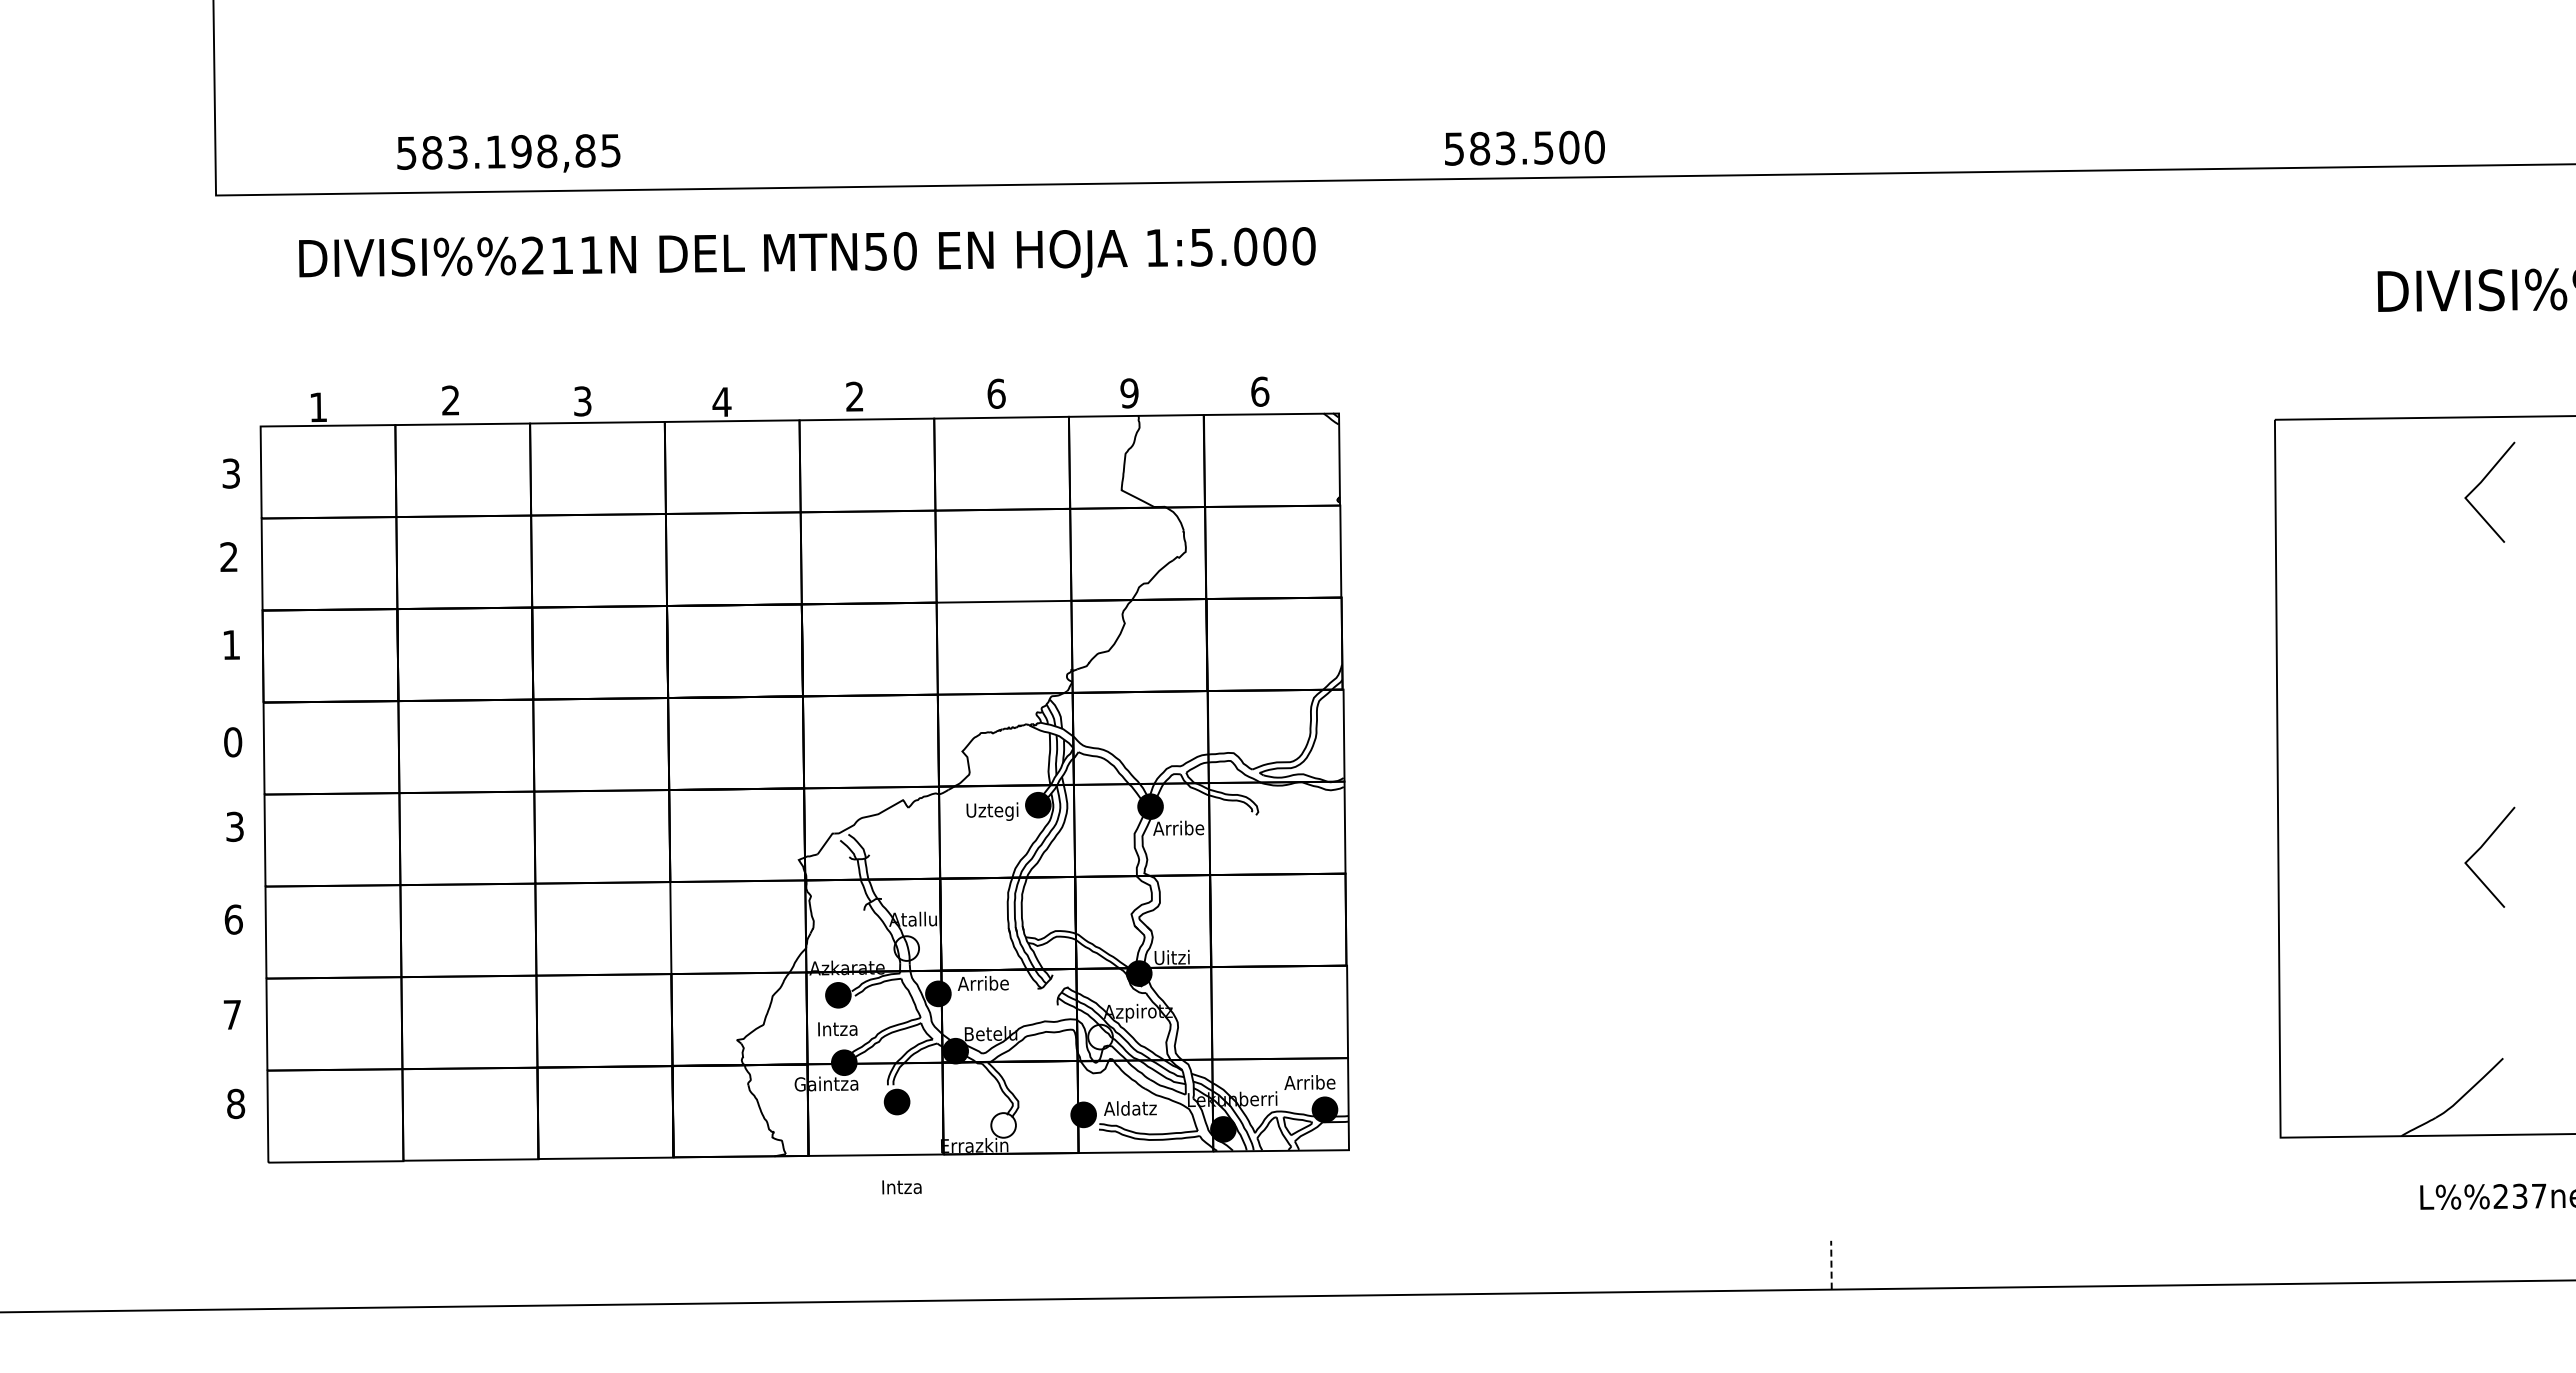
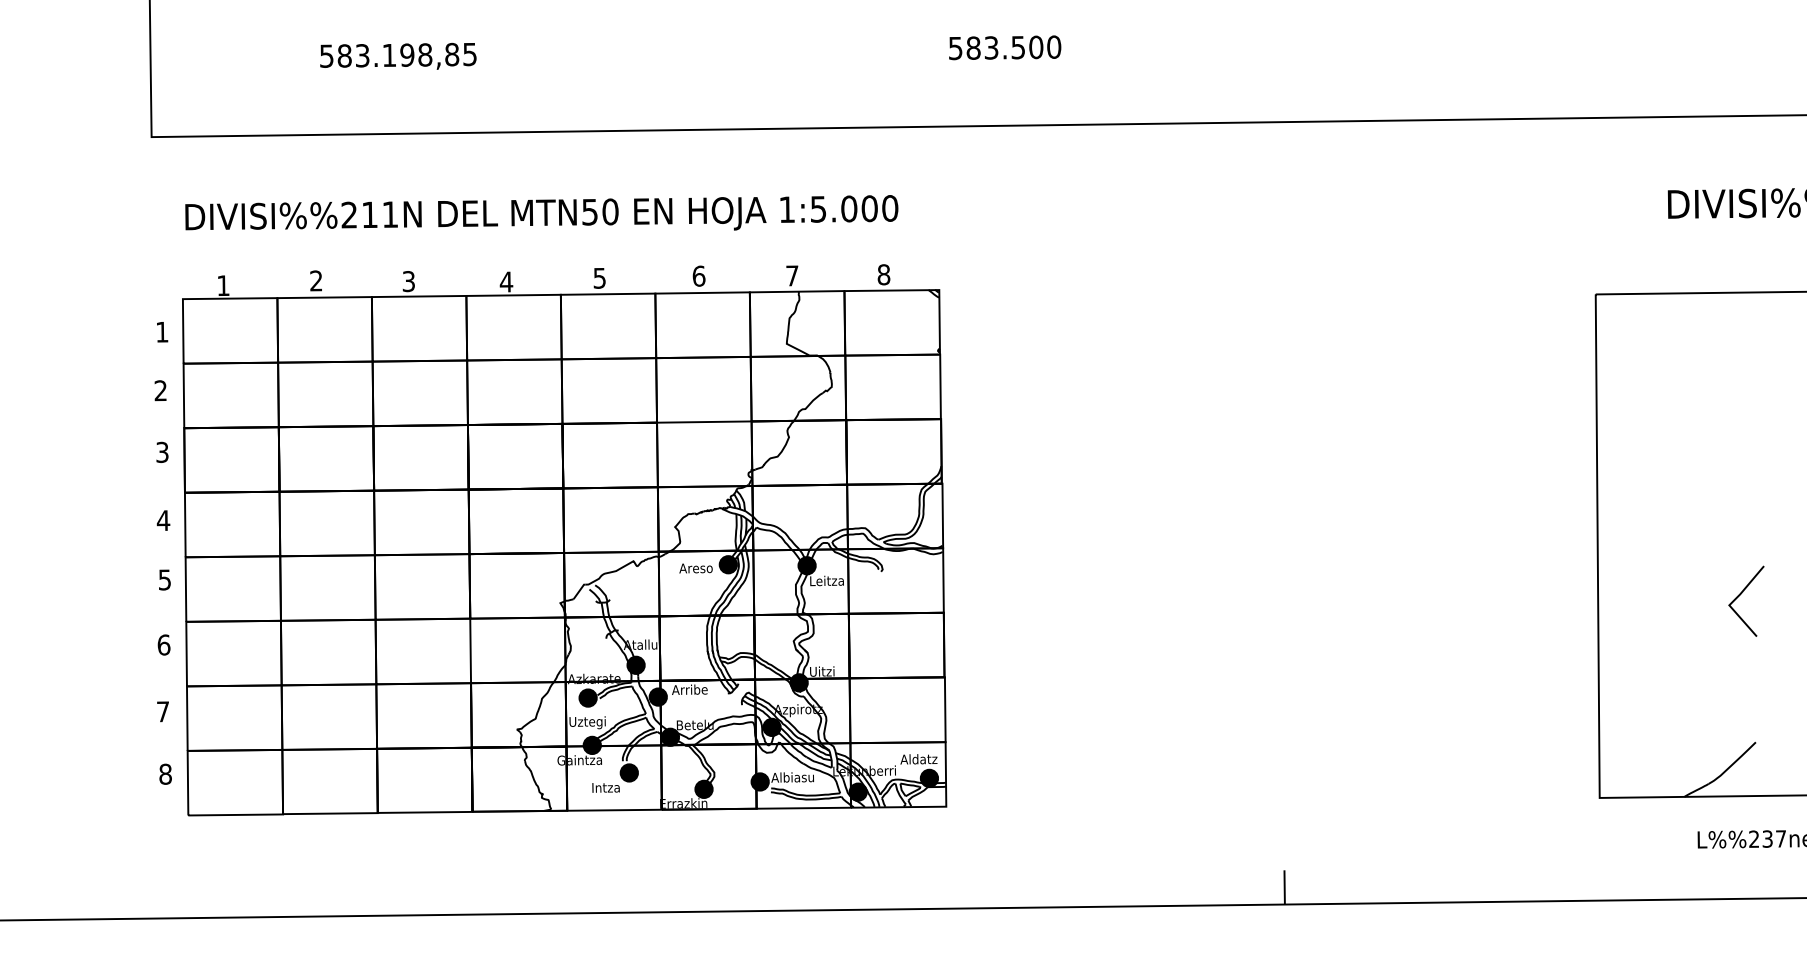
text: (1524, 147) -> (1004, 47), moved
text: (508, 153) -> (398, 56), moved
text: (807, 252) -> (541, 212), moved
text: (1260, 391) -> (884, 274), 6 -> 8
text: (1129, 393) -> (792, 275), 9 -> 7
text: (854, 396) -> (599, 278), 2 -> 5
text: (230, 473) -> (161, 332), 3 -> 1
line: (2481, 483) -> (1740, 339), removed
text: (231, 645) -> (162, 452), 1 -> 3
text: (232, 742) -> (163, 520), 0 -> 4
text: (992, 811) -> (696, 569), Uztegi -> Areso
text: (235, 826) -> (165, 579), 3 -> 5
text: (1178, 827) -> (826, 580), Arribe -> Leitza
fill: (906, 948) -> (635, 665), added
text: (837, 1030) -> (587, 722), Intza -> Uztegi
fill: (1100, 1036) -> (771, 726), added
text: (1309, 1082) -> (918, 759), Arribe -> Aldatz
text: (1129, 1108) -> (792, 777), Aldatz -> Albiasu
fill: (1003, 1125) -> (703, 789), added
text: (901, 1187) -> (605, 788), moved
line: (1831, 1264) -> (1284, 886), dashed -> solid

